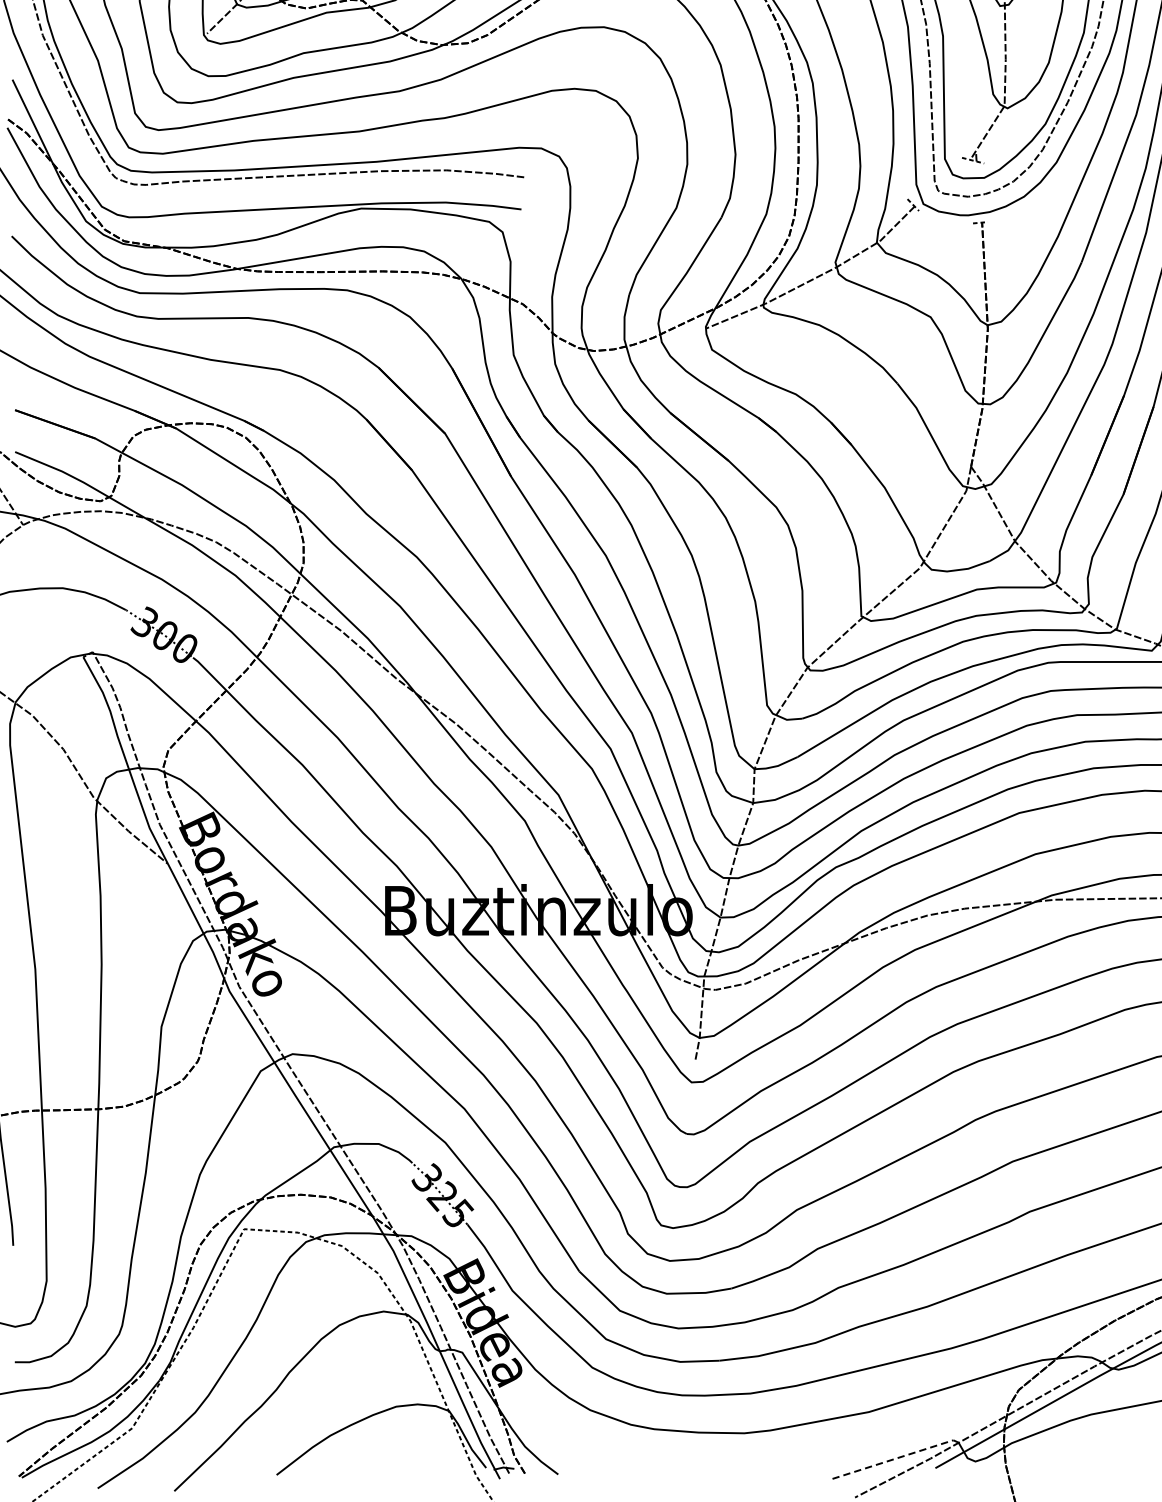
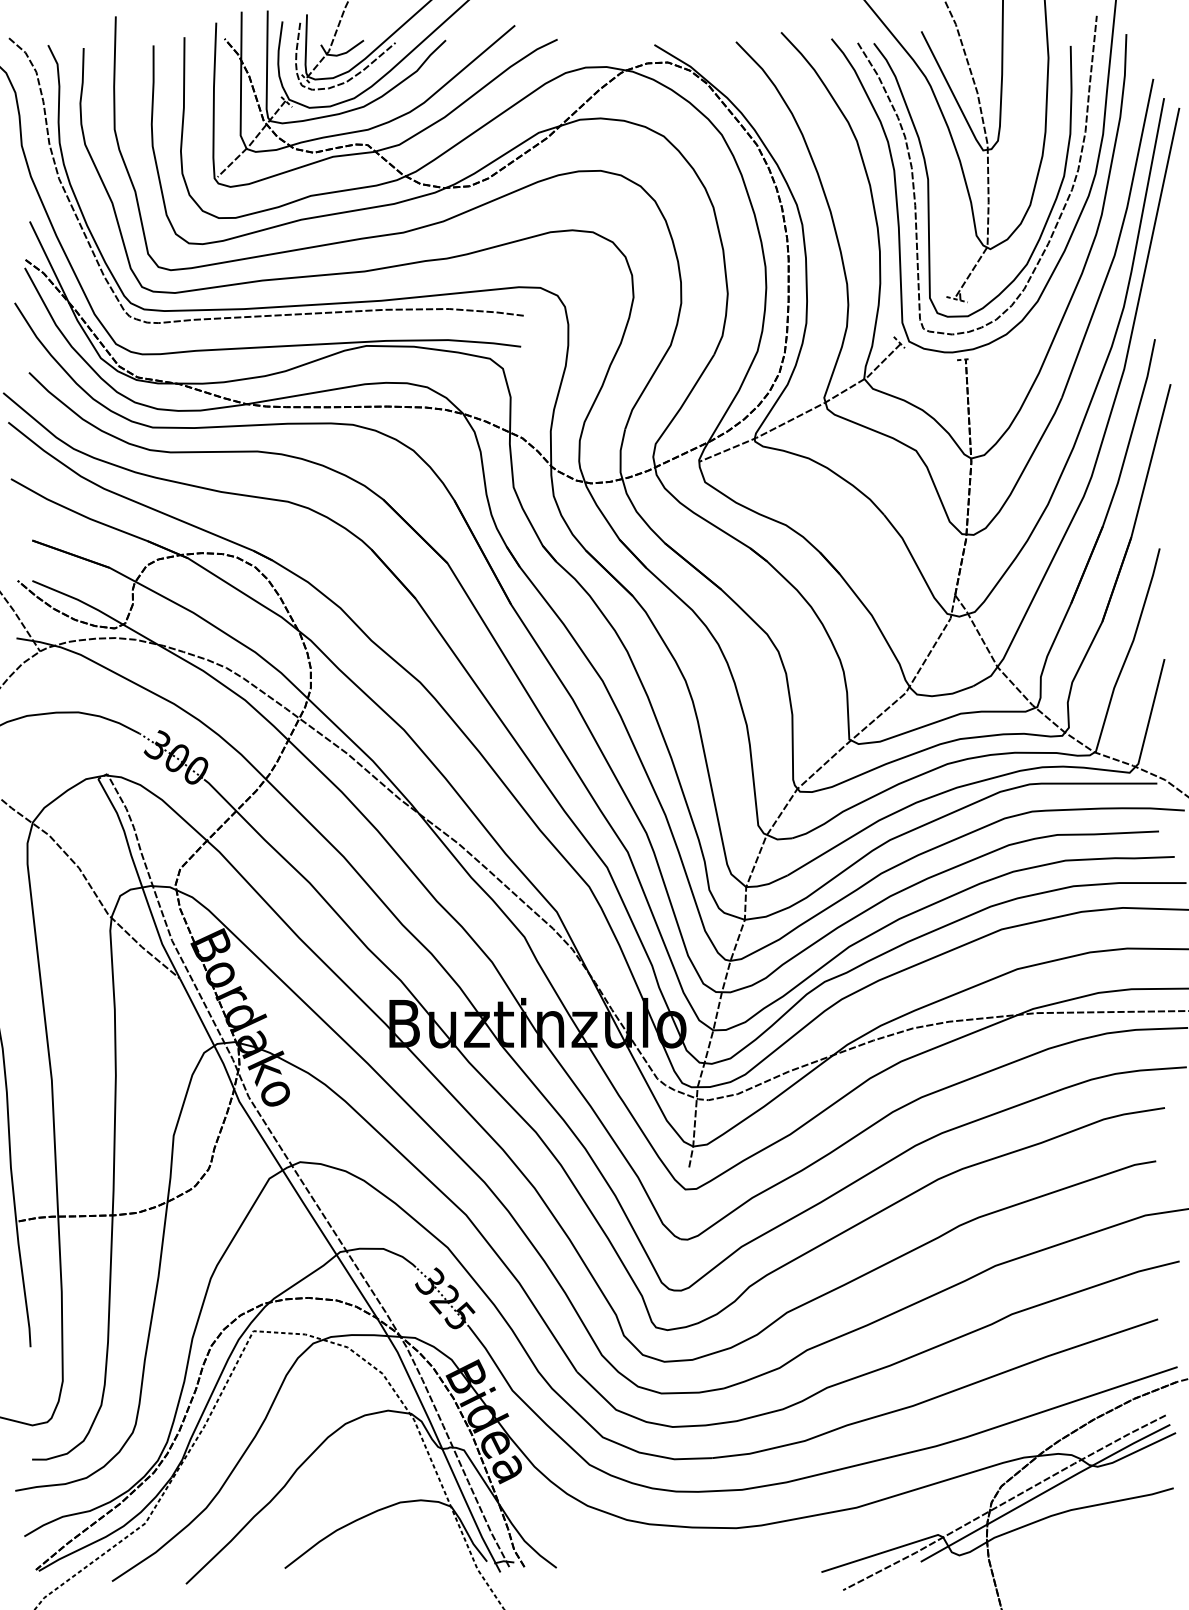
line: (896, 1458) -> (883, 1552), dashed -> solid

